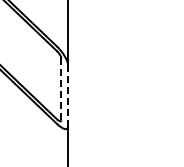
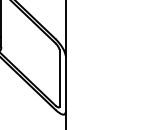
line: (61, 89) -> (59, 78), dashed -> solid
line: (67, 95) -> (65, 83), dashed -> solid

